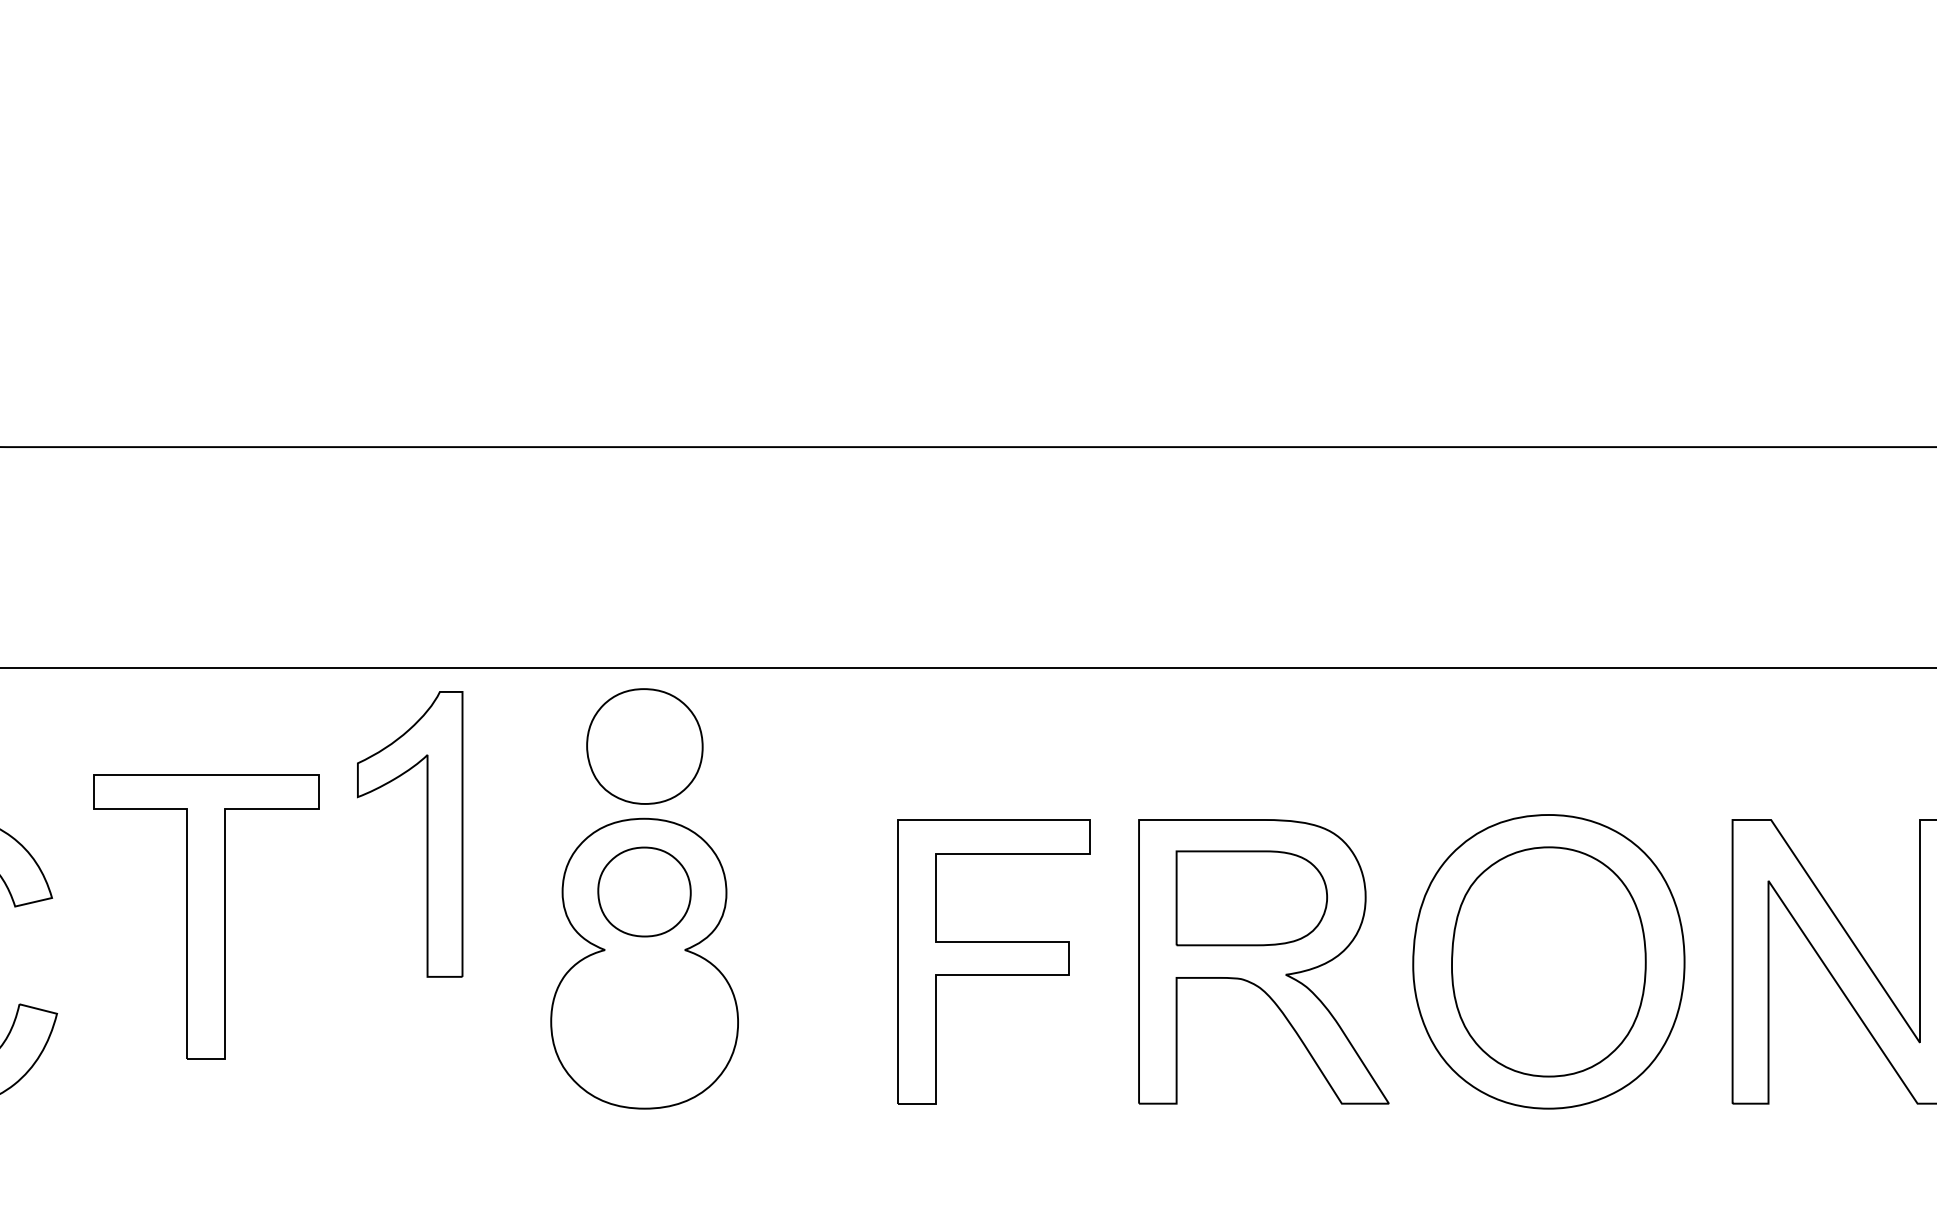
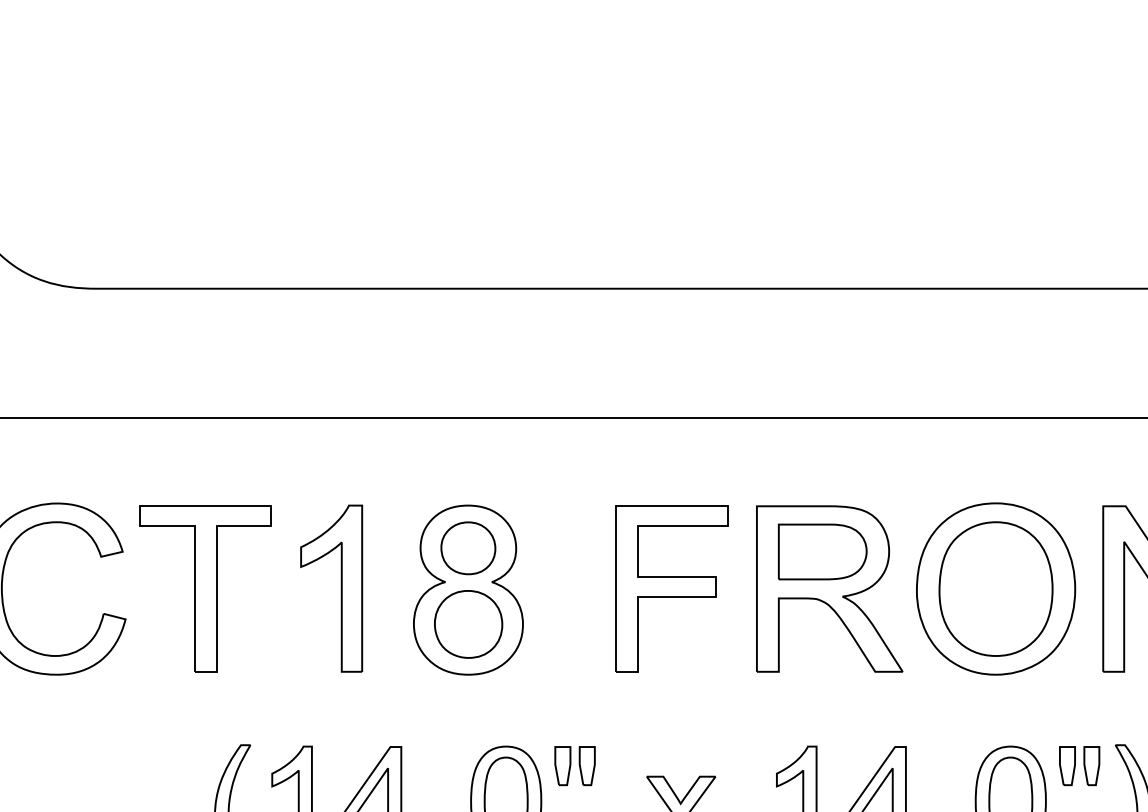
part: (644, 746) -> (468, 624), moved
part: (425, 834) -> (340, 588), moved
part: (205, 916) -> (205, 588), moved

